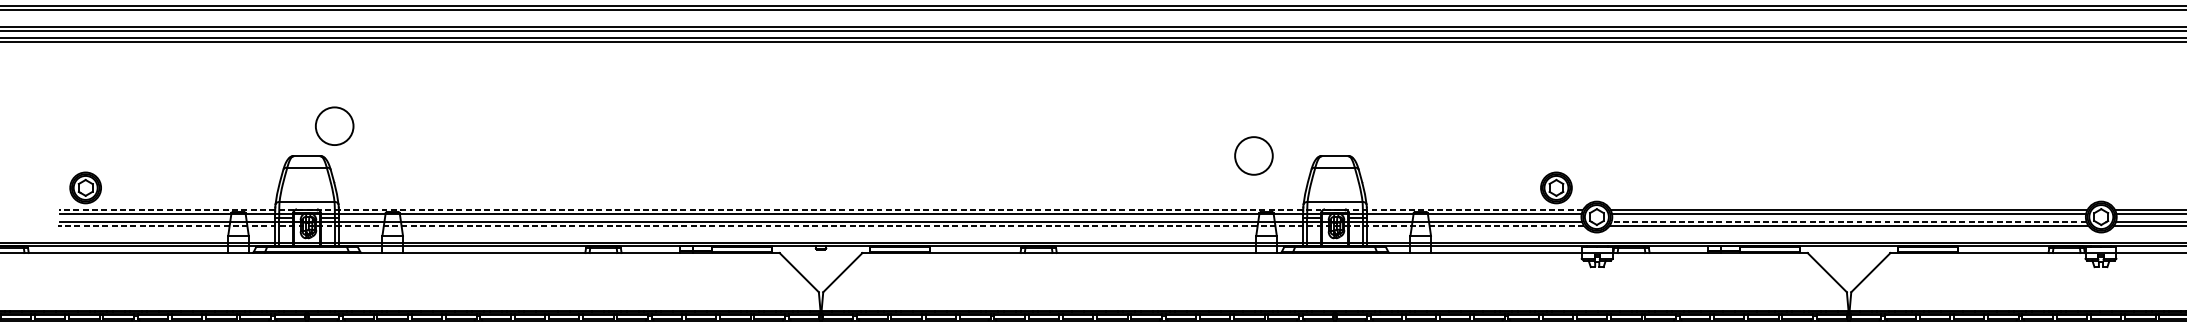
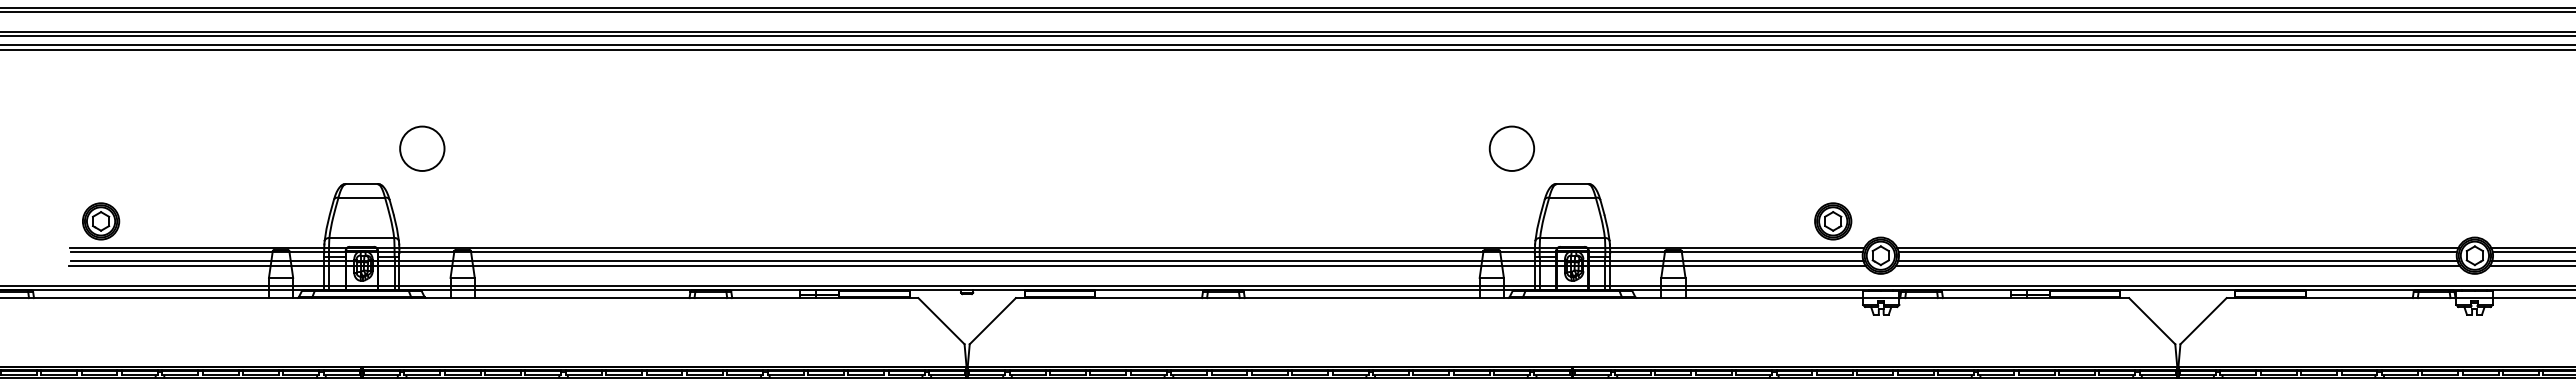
circle: (334, 126) -> (422, 148), moved
circle: (1253, 155) -> (1511, 148), moved
line: (820, 210) -> (966, 247), dashed -> solid
line: (1848, 221) -> (2177, 261), dashed -> solid
line: (821, 225) -> (967, 265), dashed -> solid

